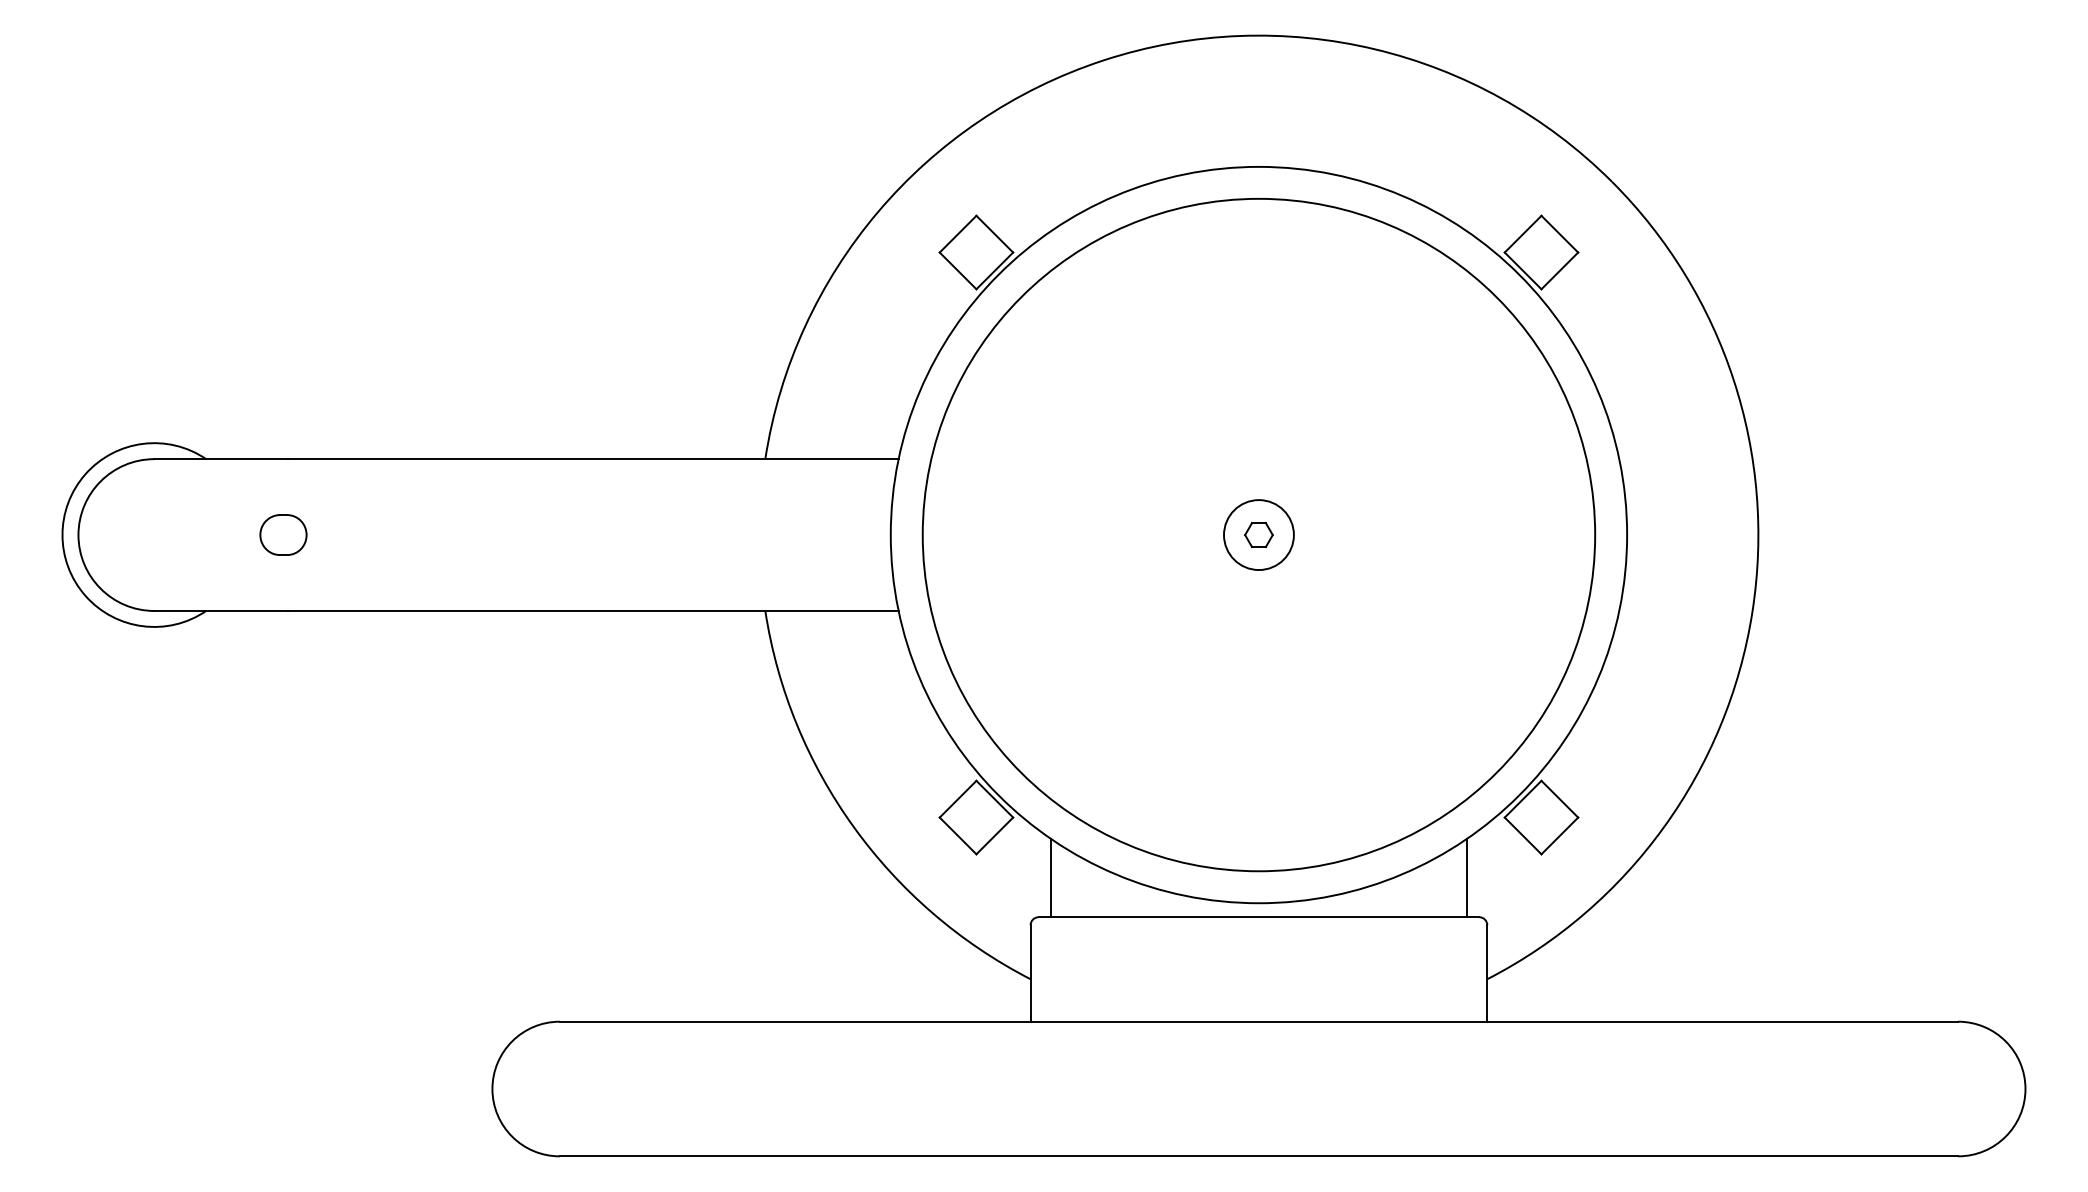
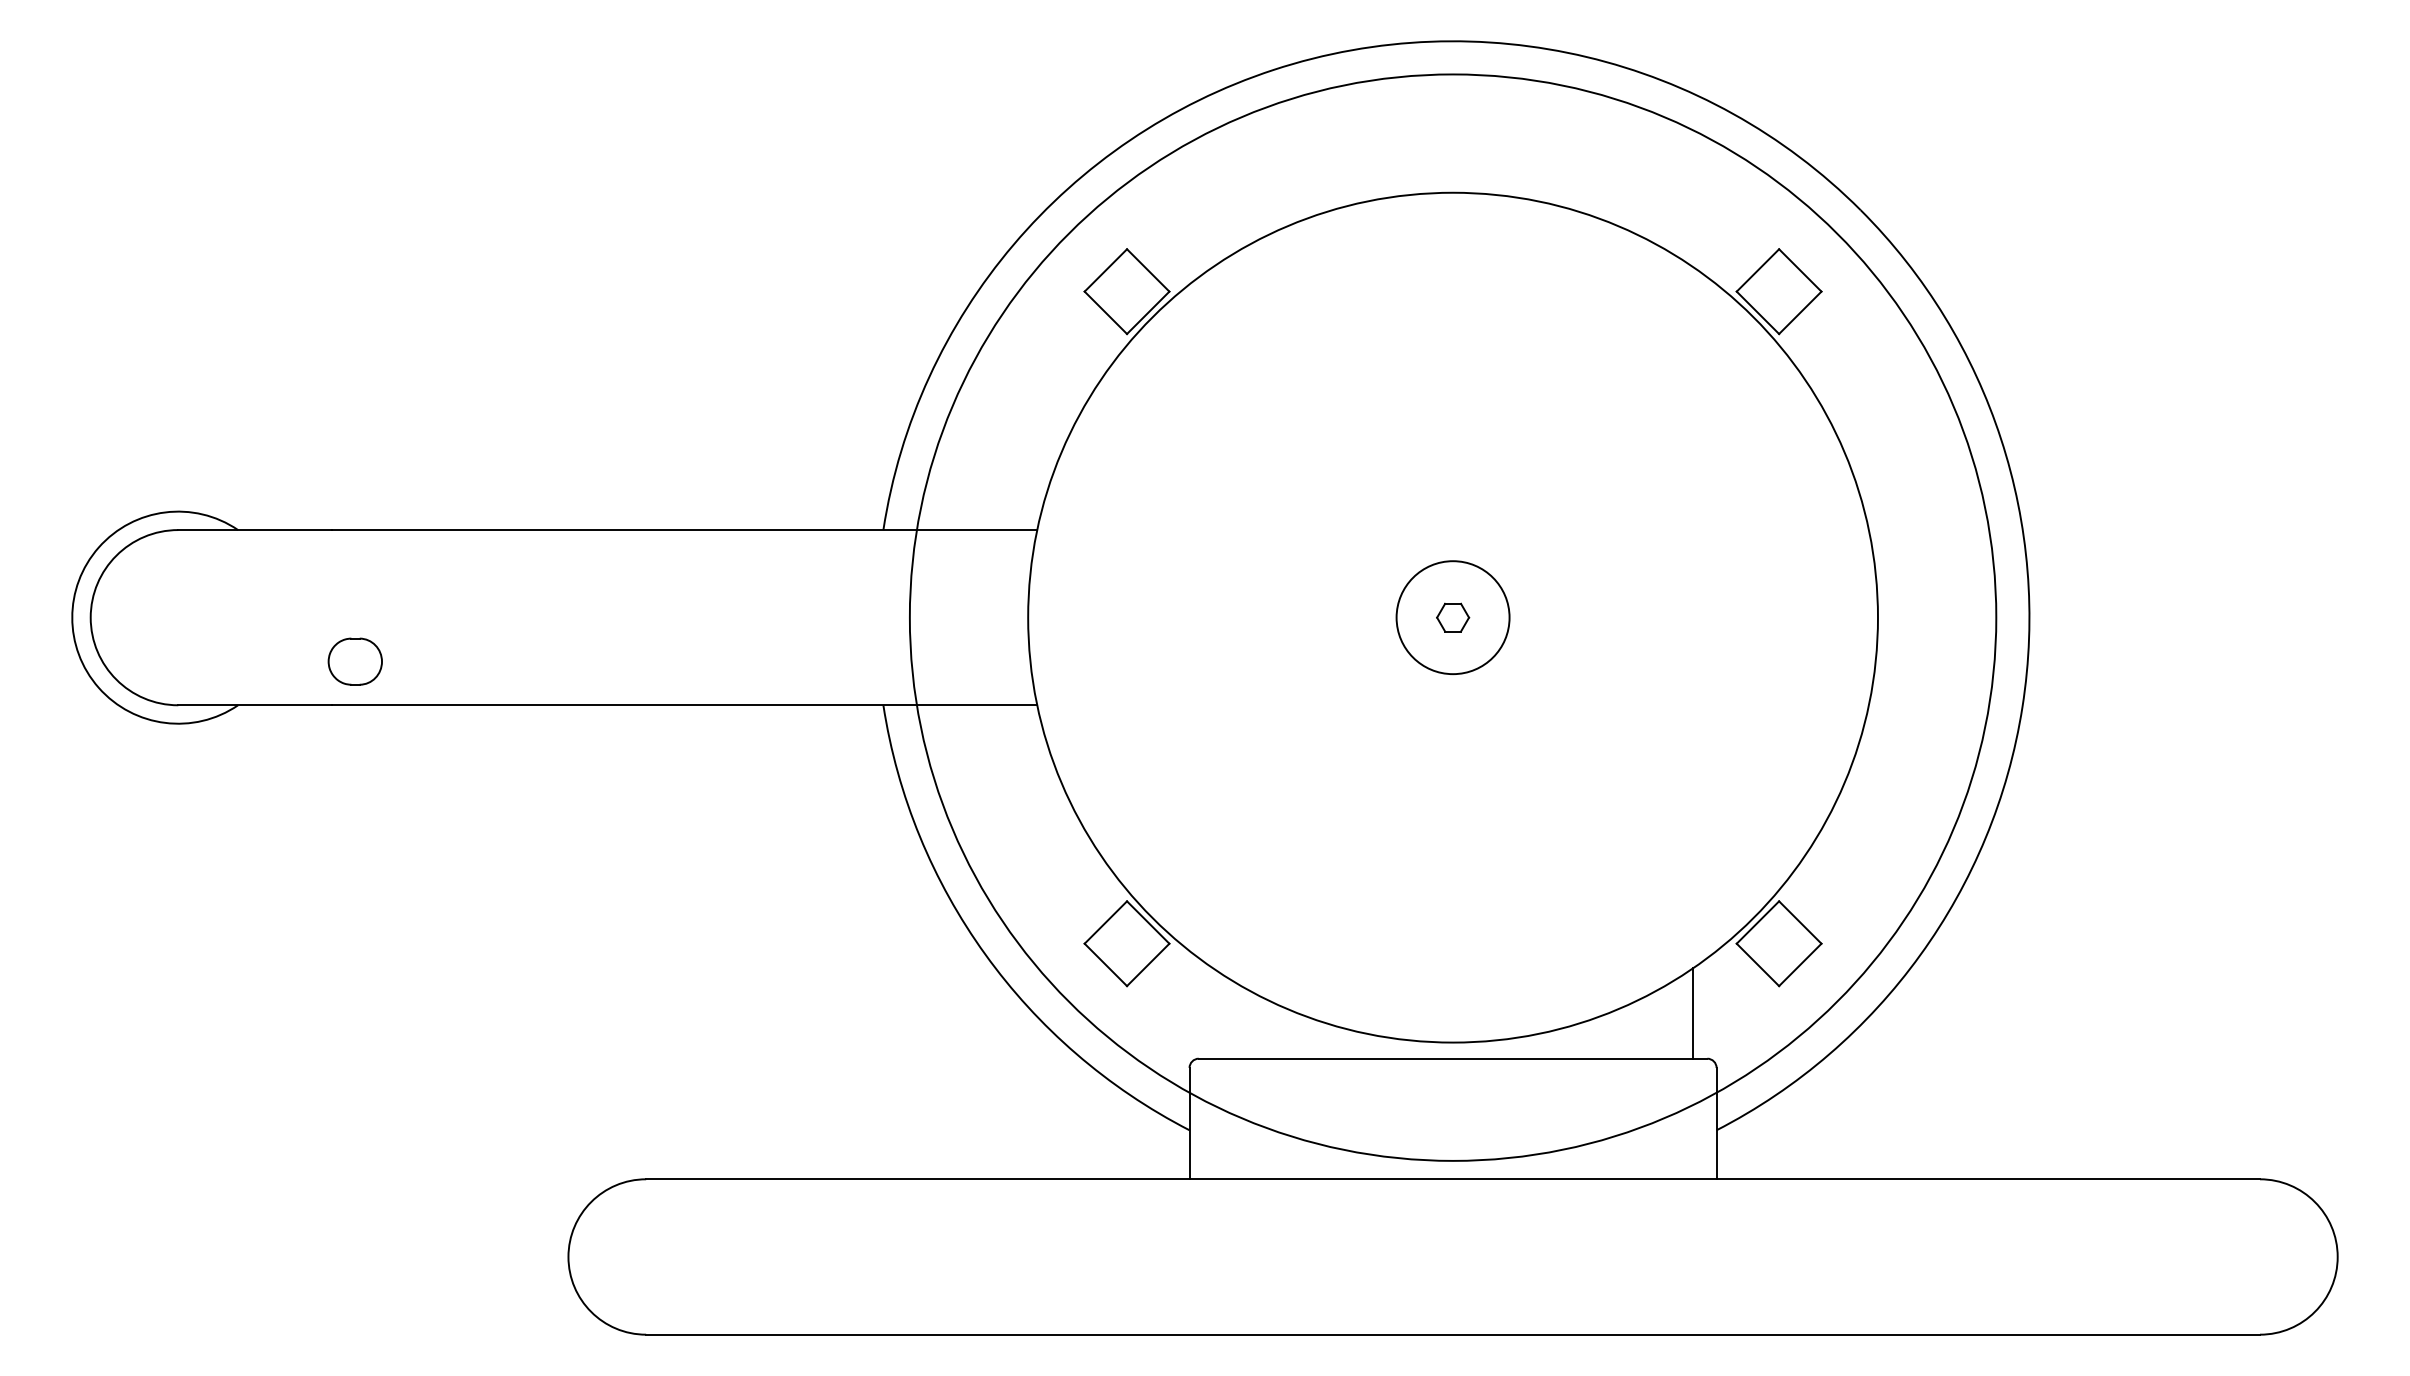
part: (282, 534) -> (354, 661), moved
circle: (1258, 534) -> (1452, 617), size x1.4
circle: (1259, 534) -> (1453, 617), size x1.4
line: (1051, 878) -> (1213, 1013), removed

